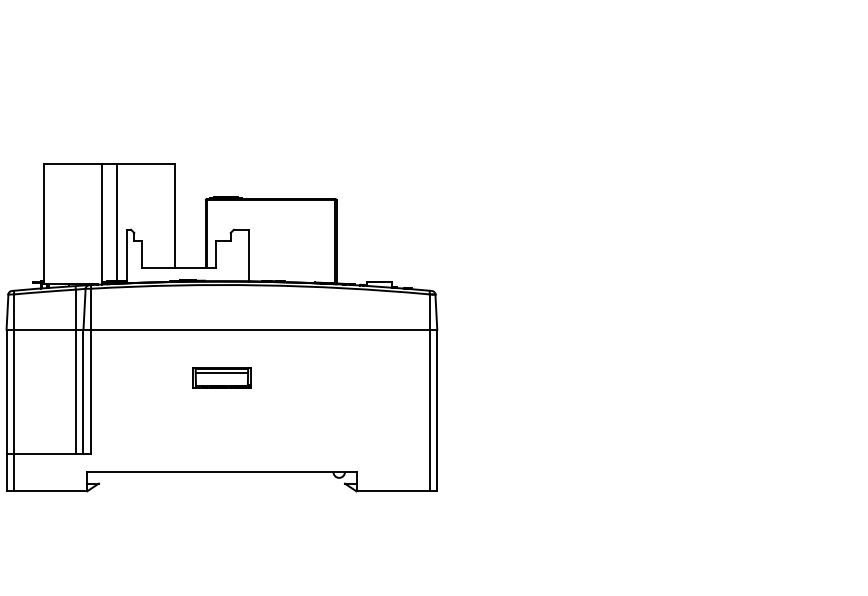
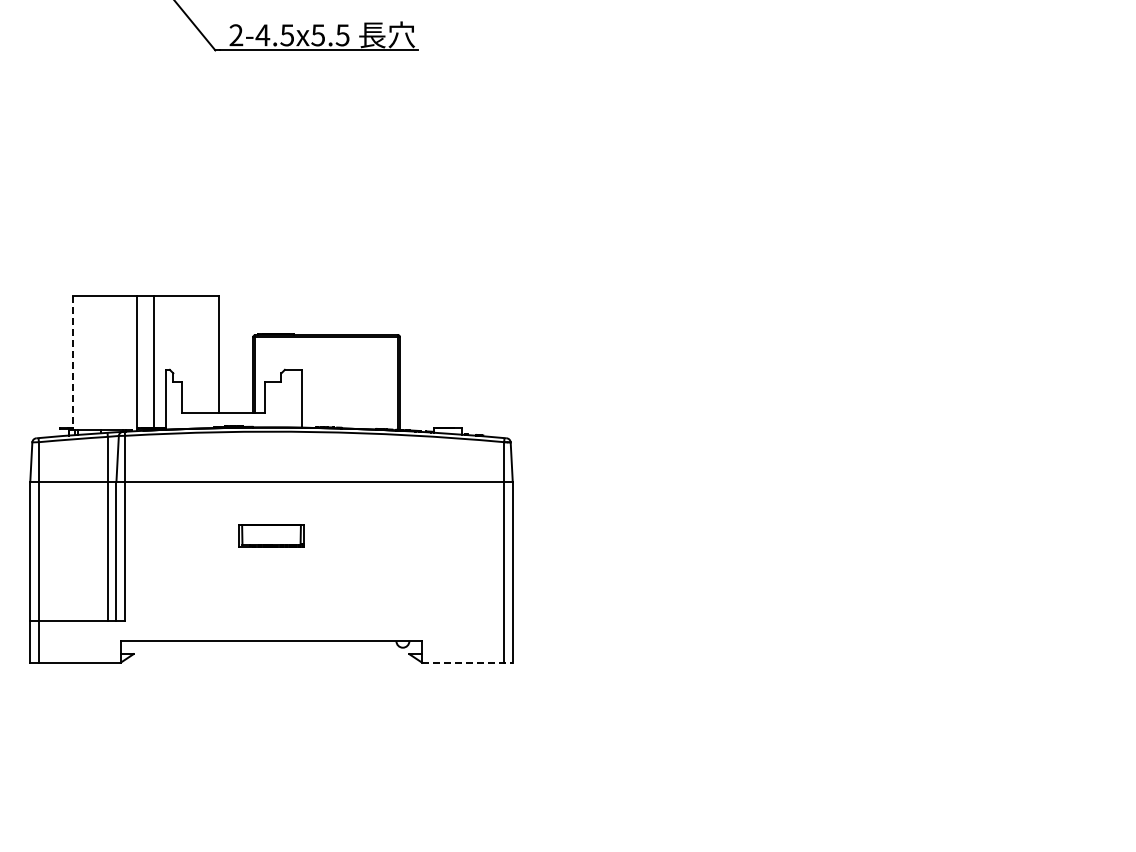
line: (44, 224) -> (72, 363), solid -> dashed
line: (221, 372) -> (271, 529), removed
line: (397, 491) -> (468, 662), solid -> dashed

